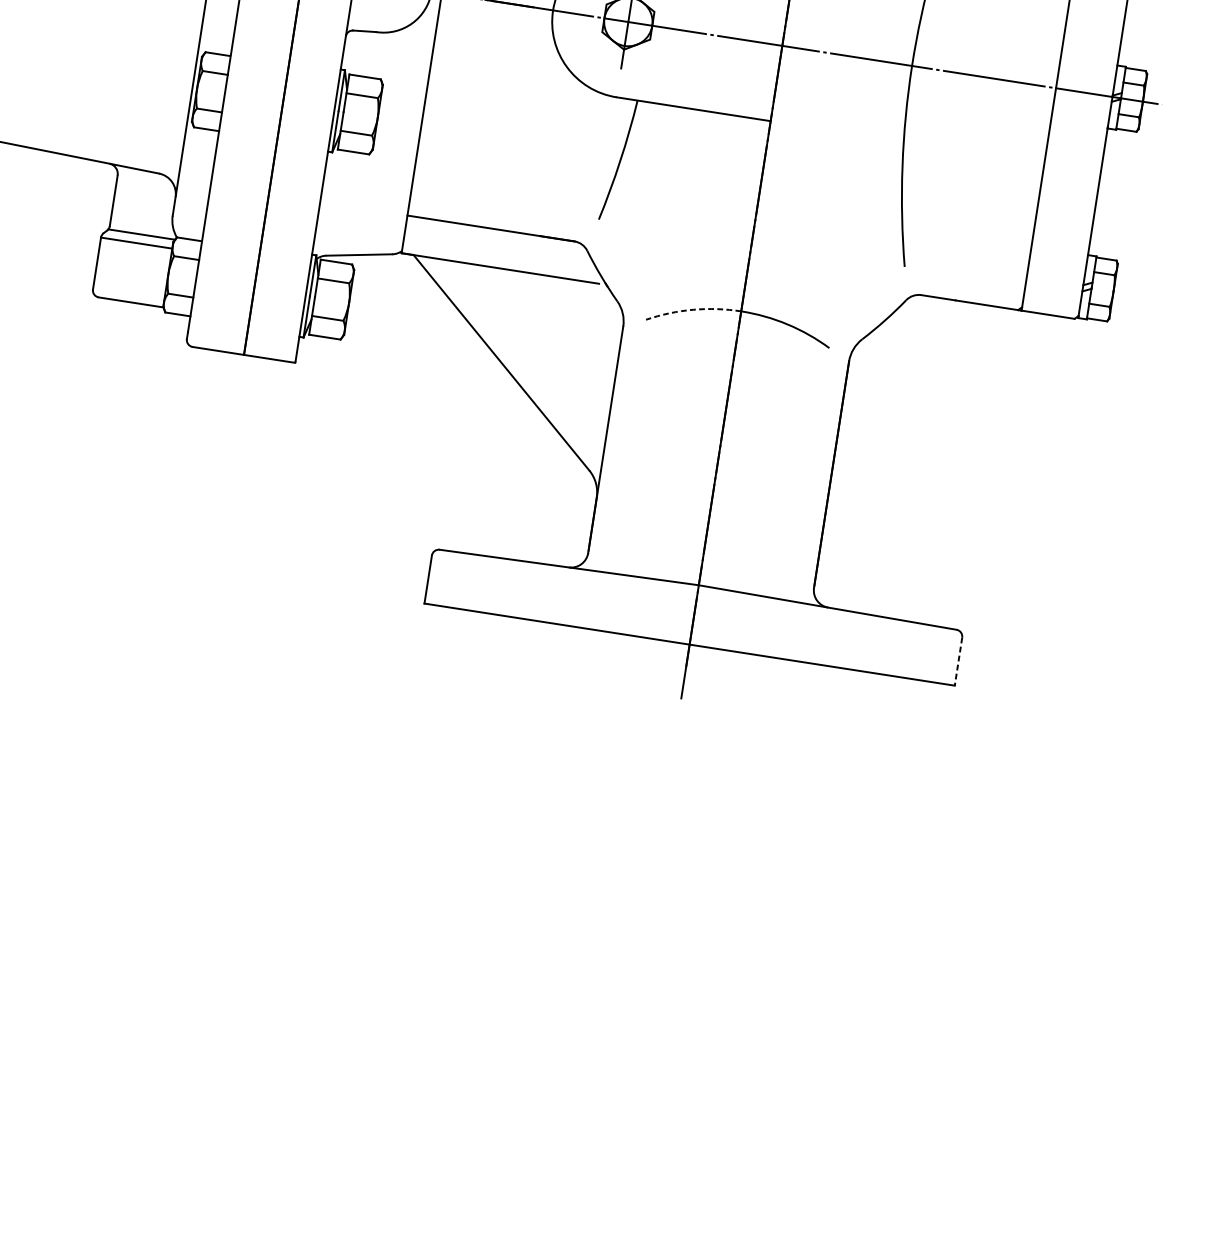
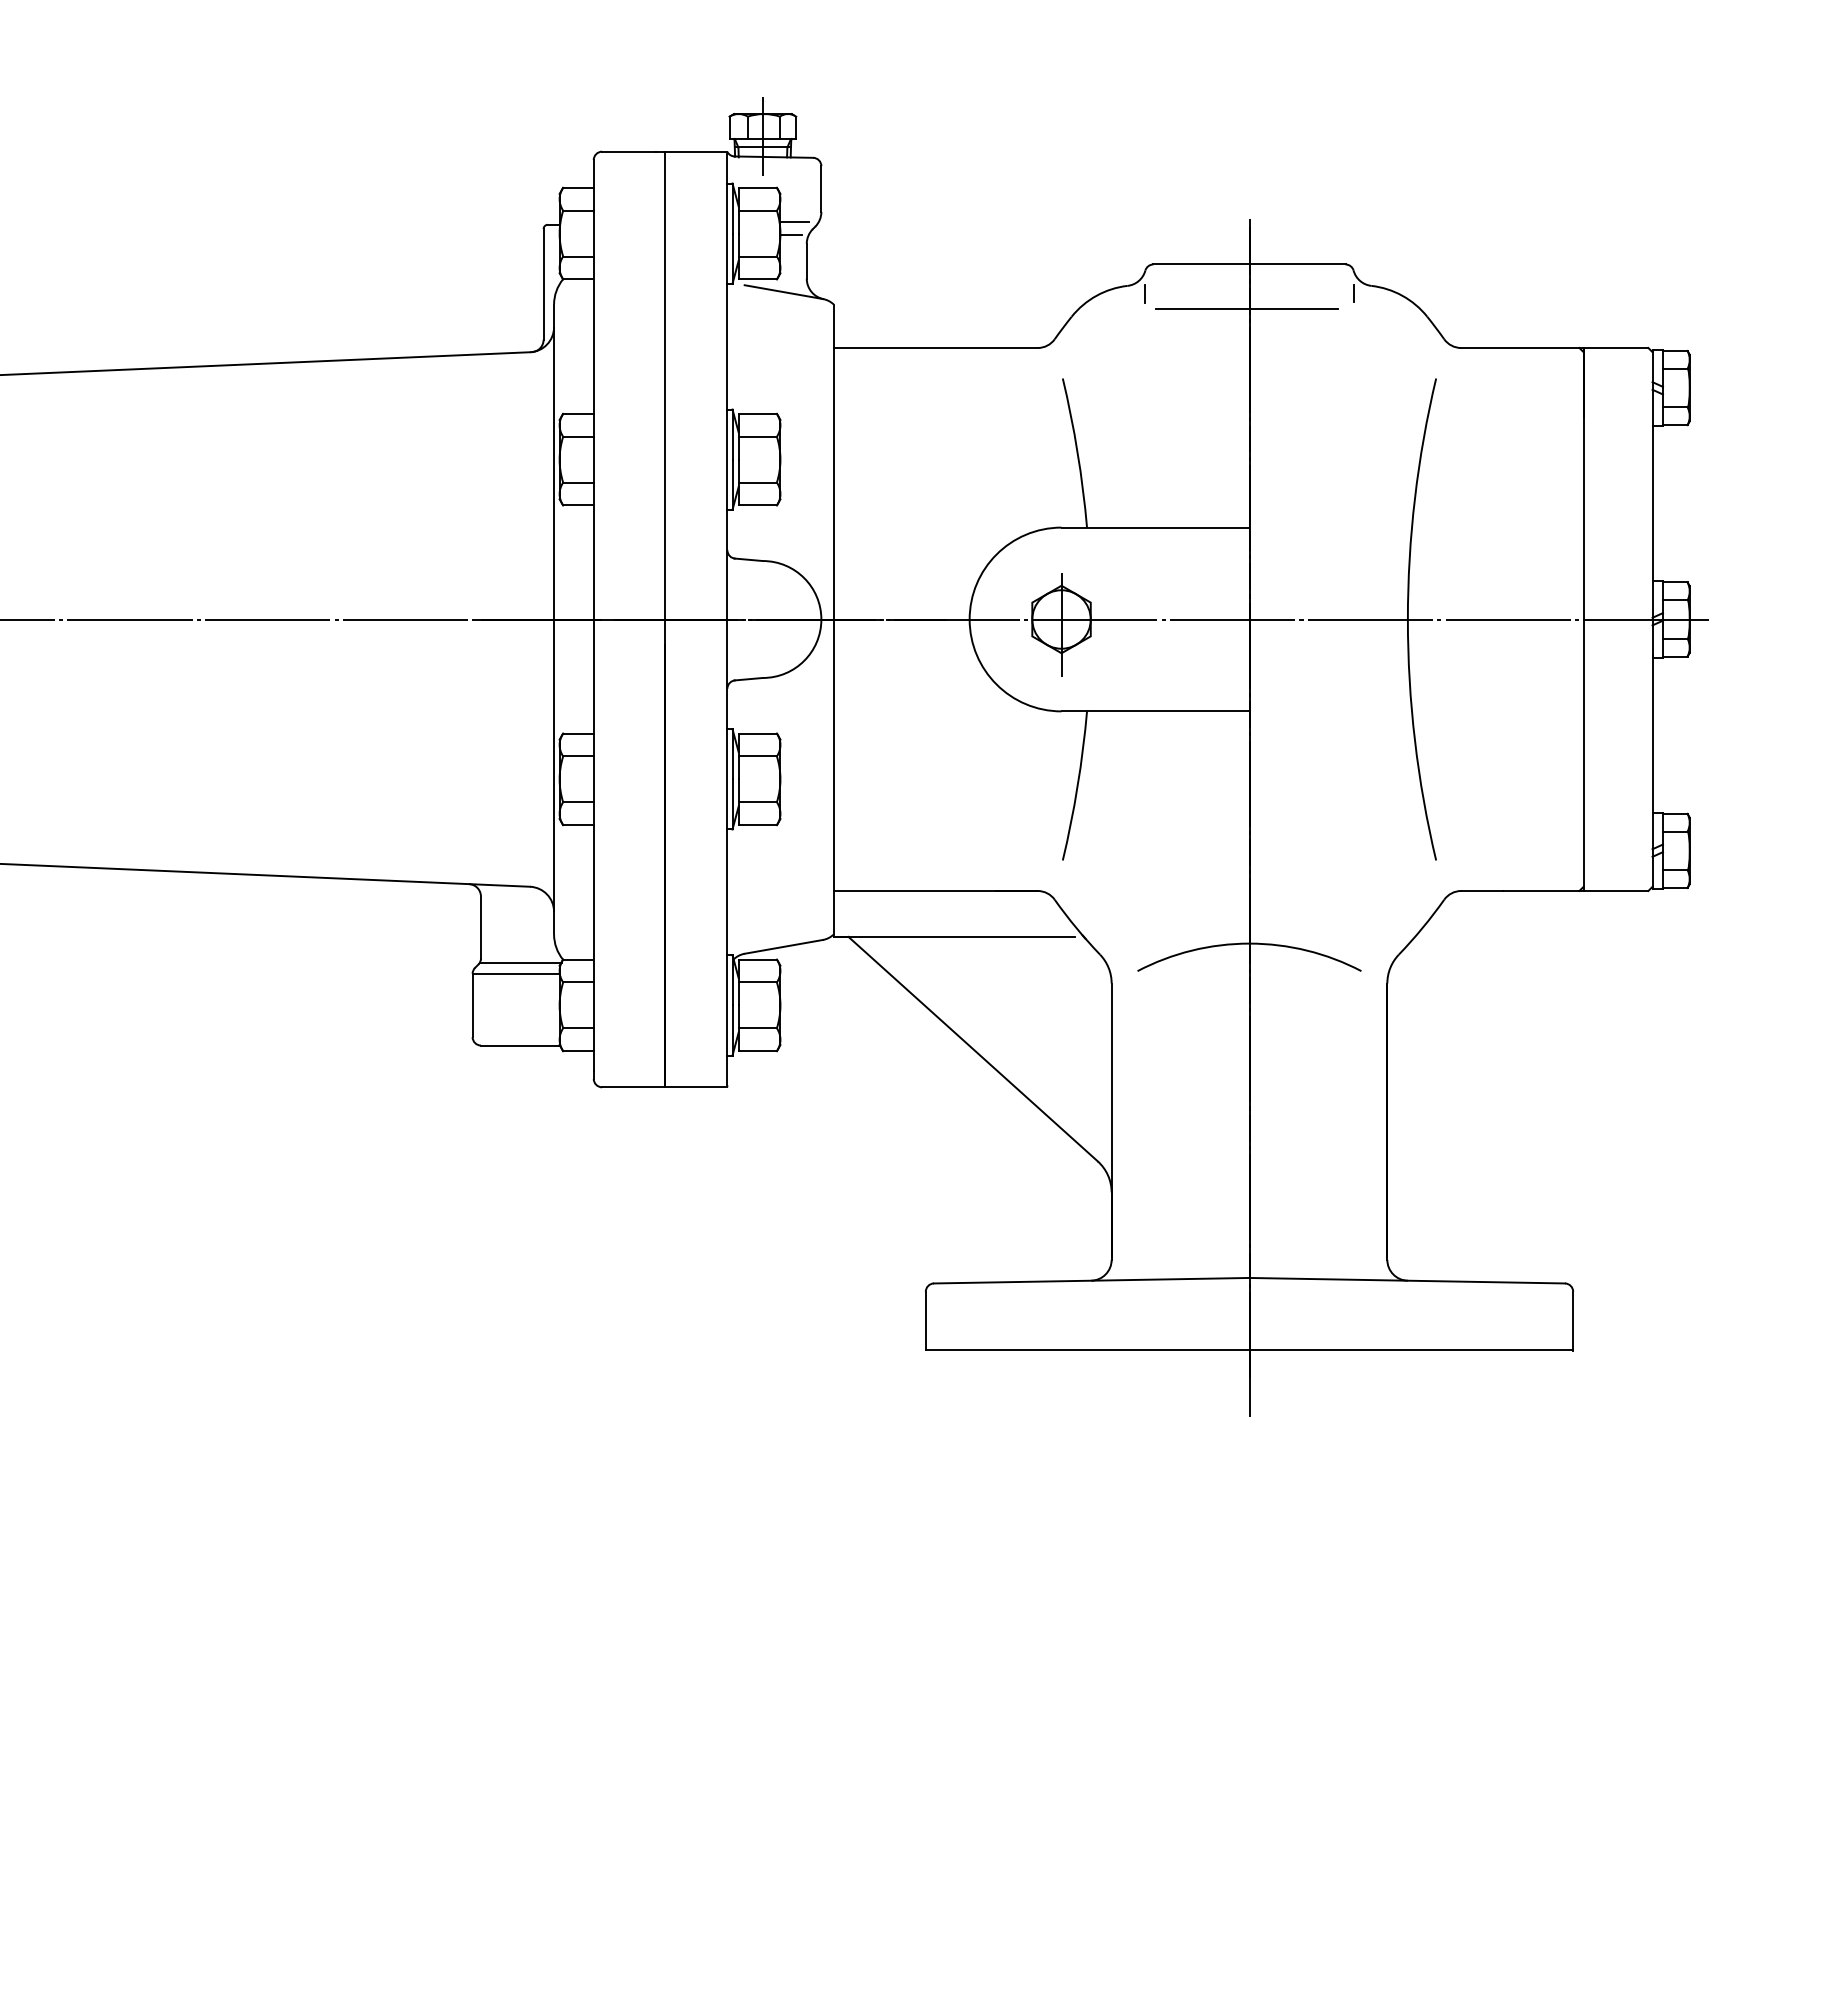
arc: (692, 309) -> (1191, 950), dashed -> solid
line: (958, 662) -> (1573, 1321), dashed -> solid

